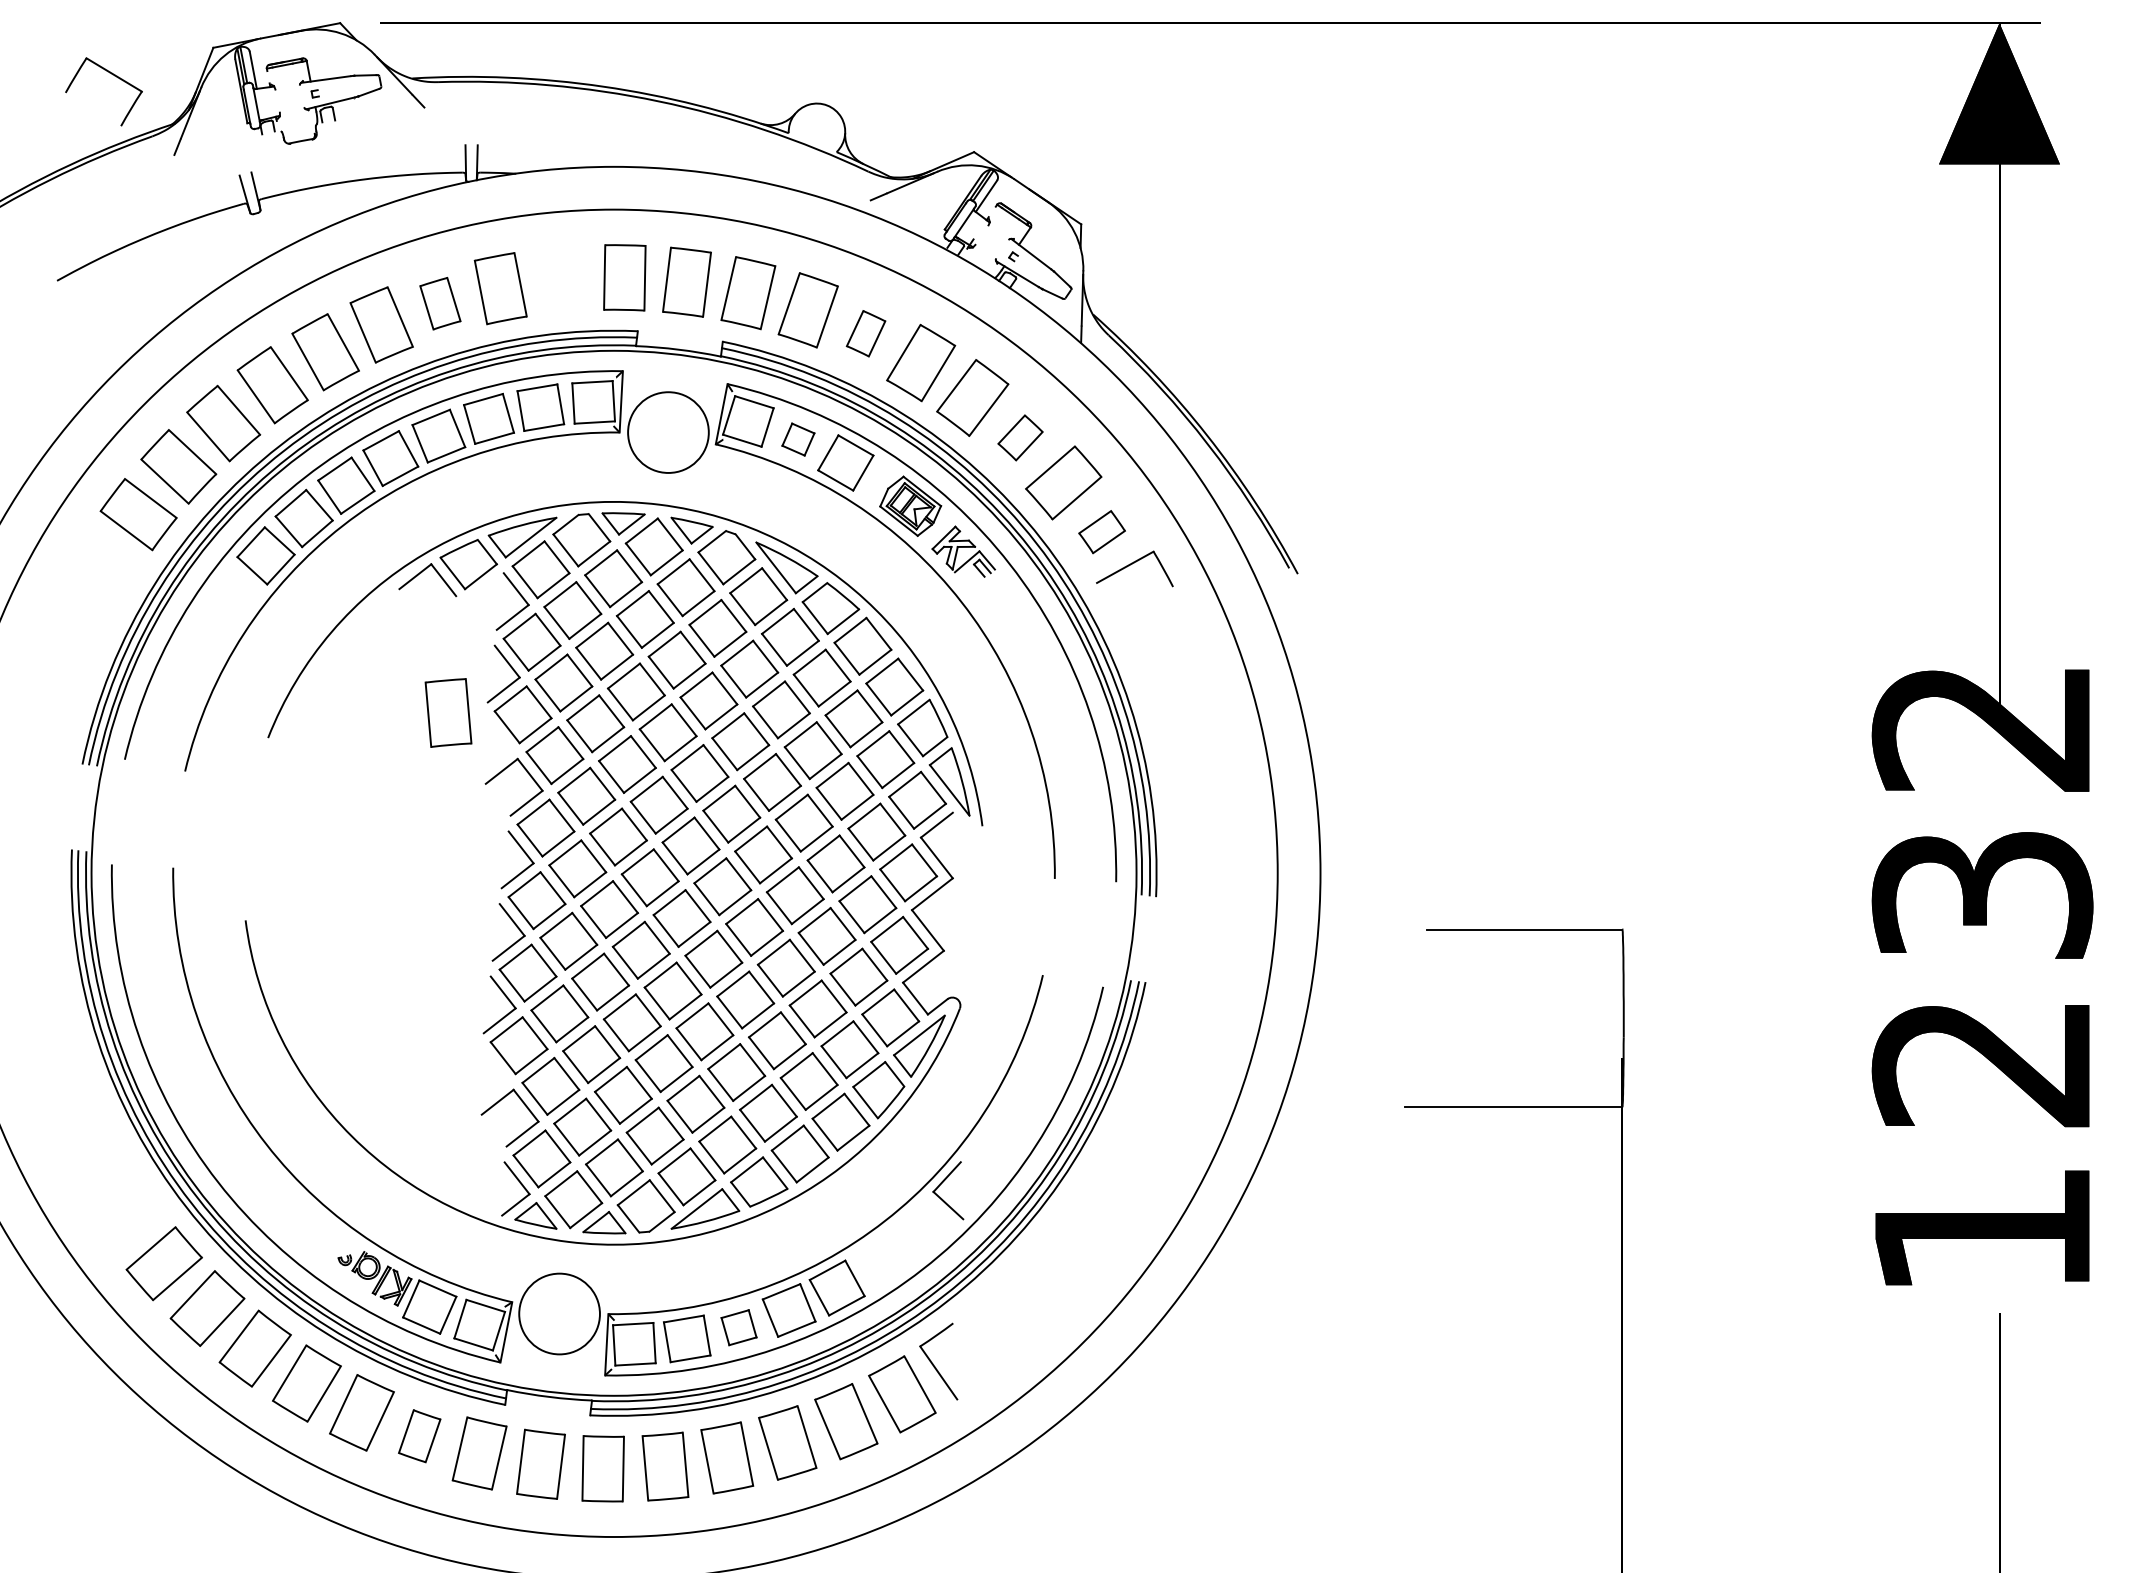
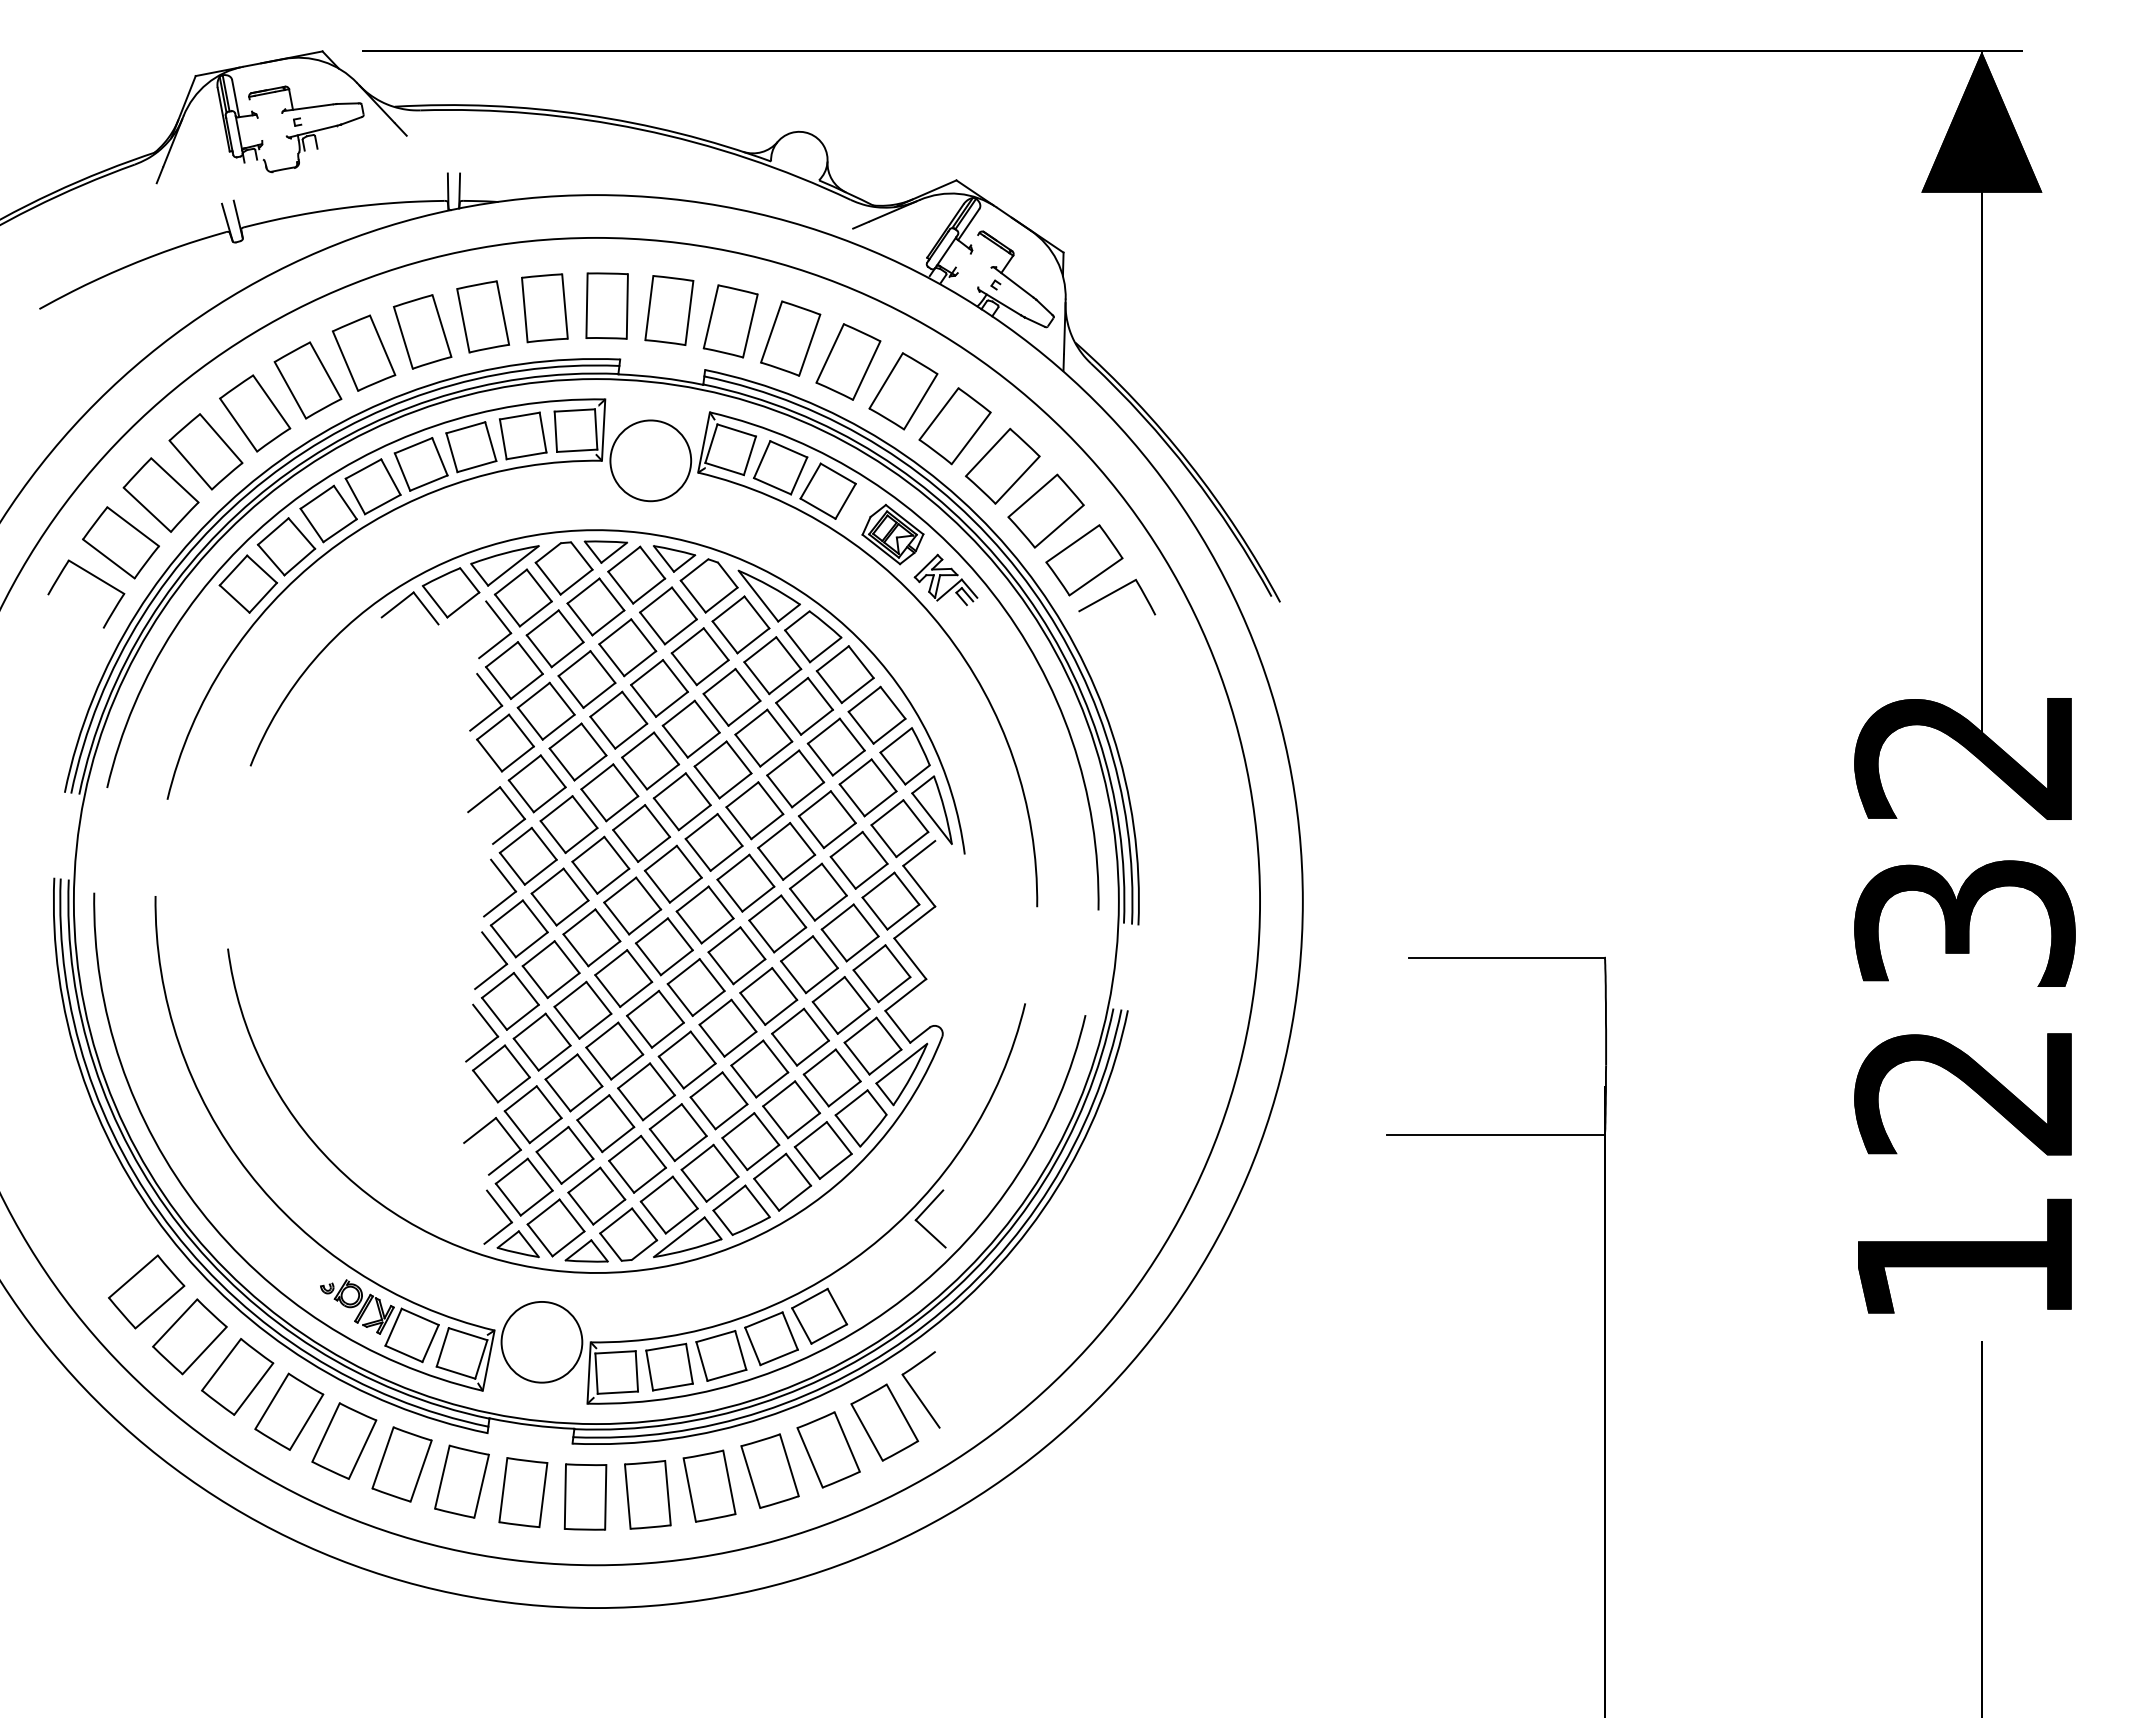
part: (112, 75) -> (94, 577), moved
part: (440, 303) -> (422, 331), size x1.43
part: (866, 333) -> (848, 361), size x1.67
part: (1020, 437) -> (1002, 465), size x1.67
part: (798, 439) -> (780, 467), size x1.67
part: (1102, 532) -> (1084, 560), size x1.67
part: (448, 713) -> (544, 308), moved
part: (739, 1327) -> (721, 1355), size x1.43
part: (419, 1436) -> (401, 1464), size x1.43

